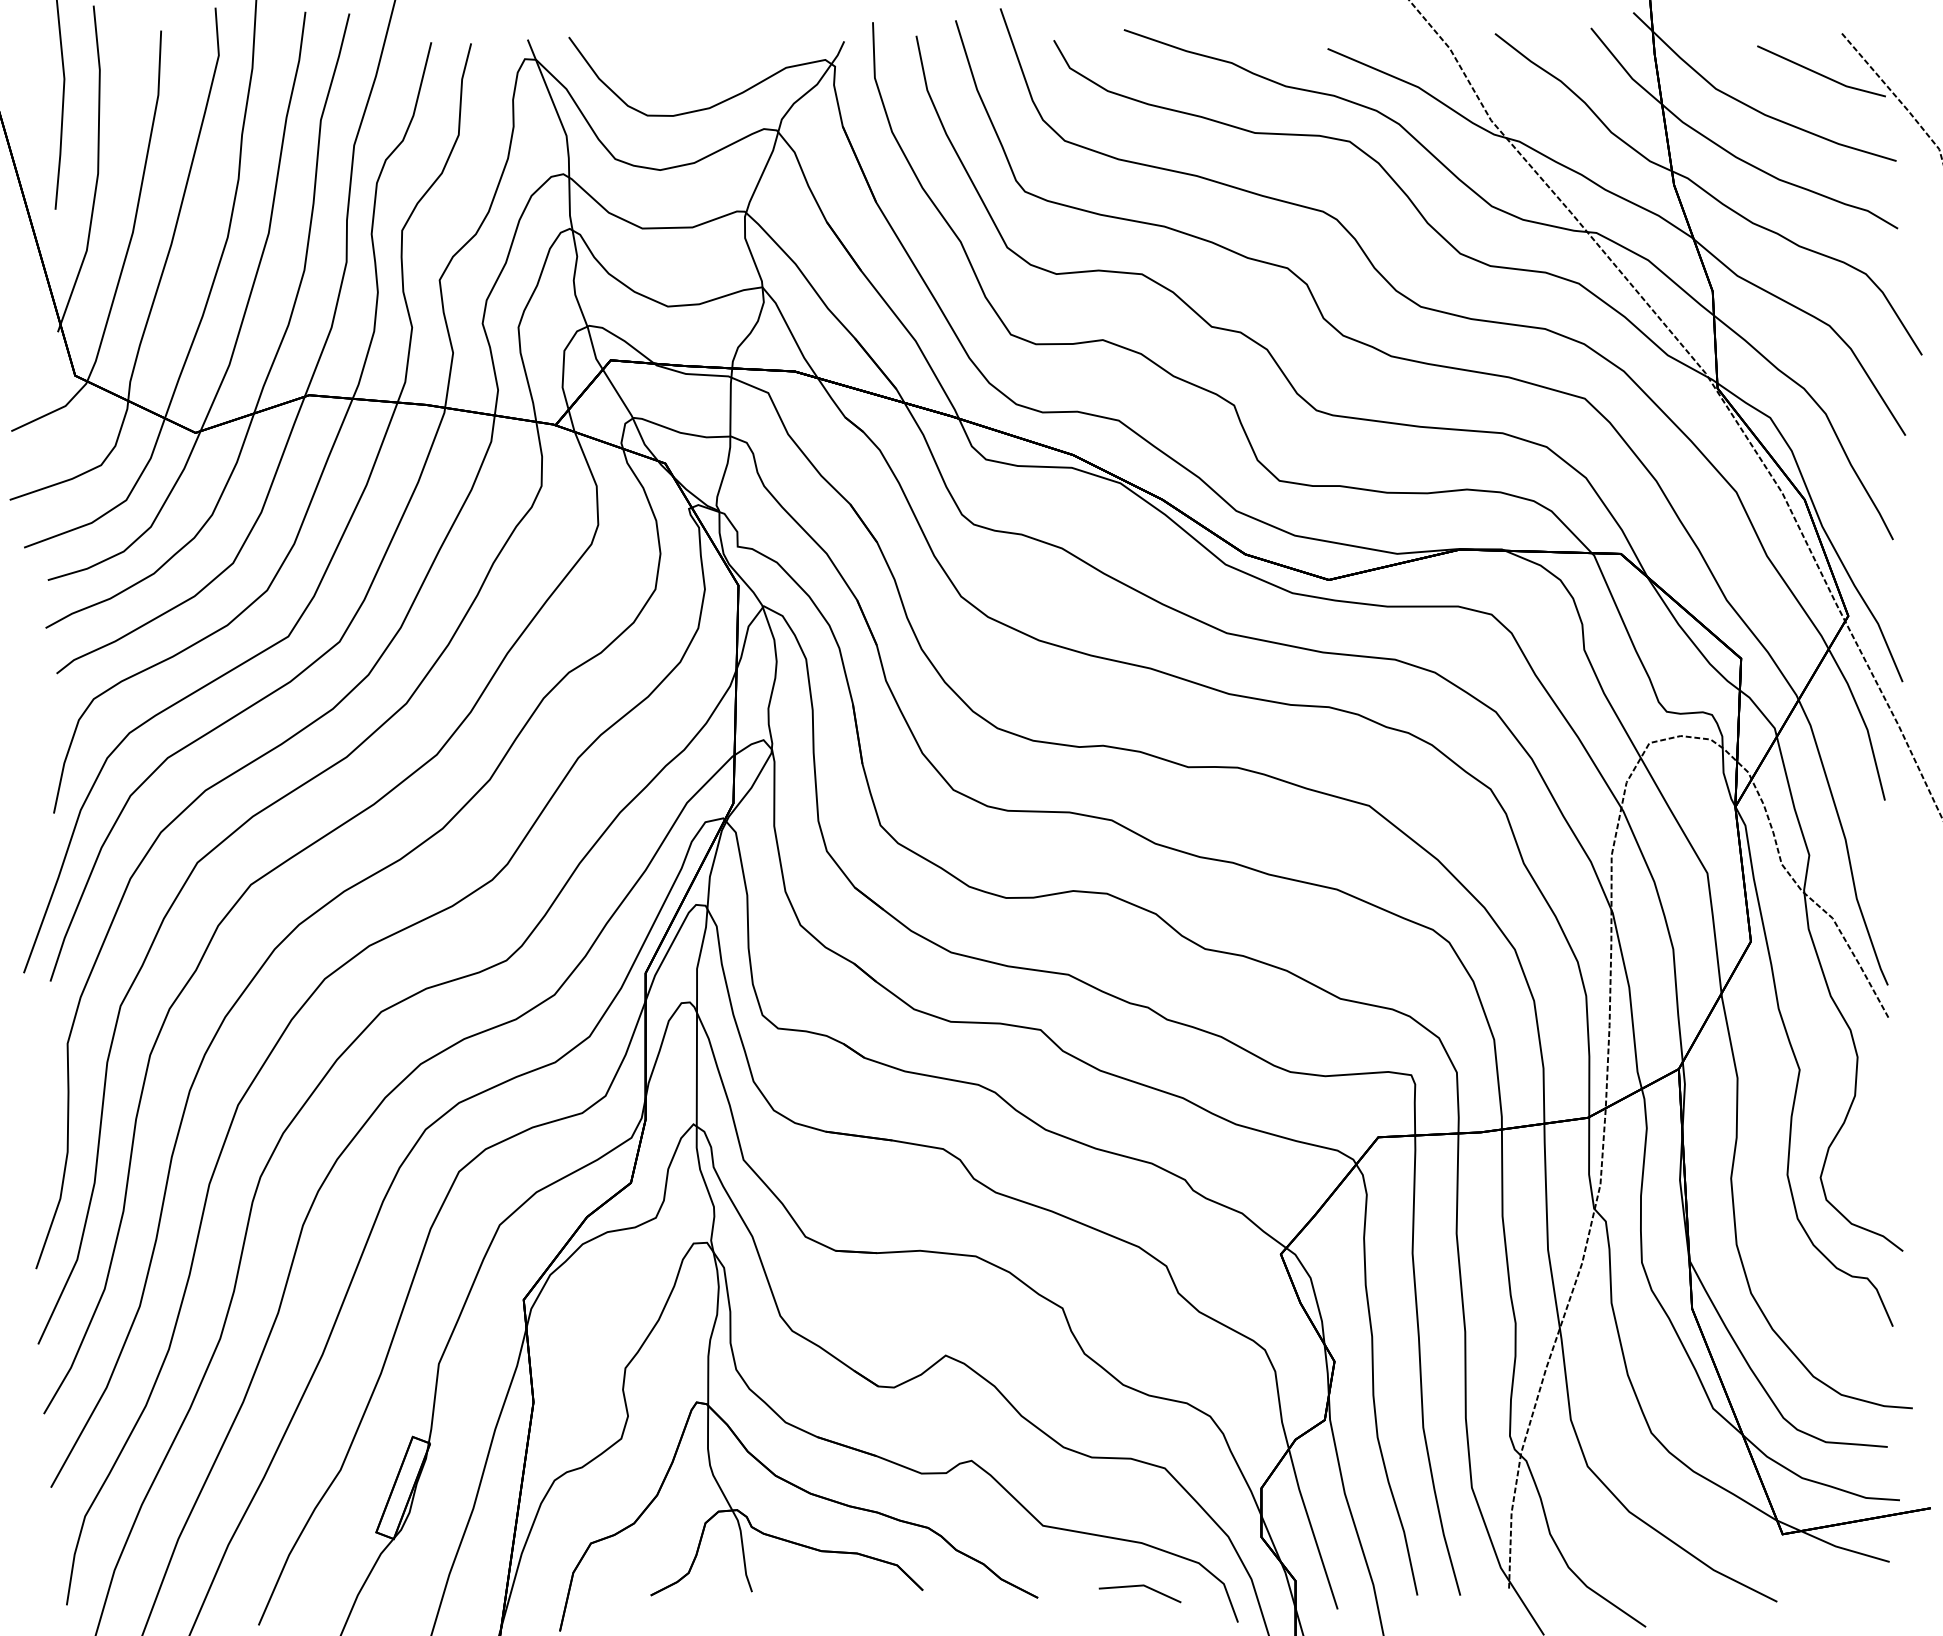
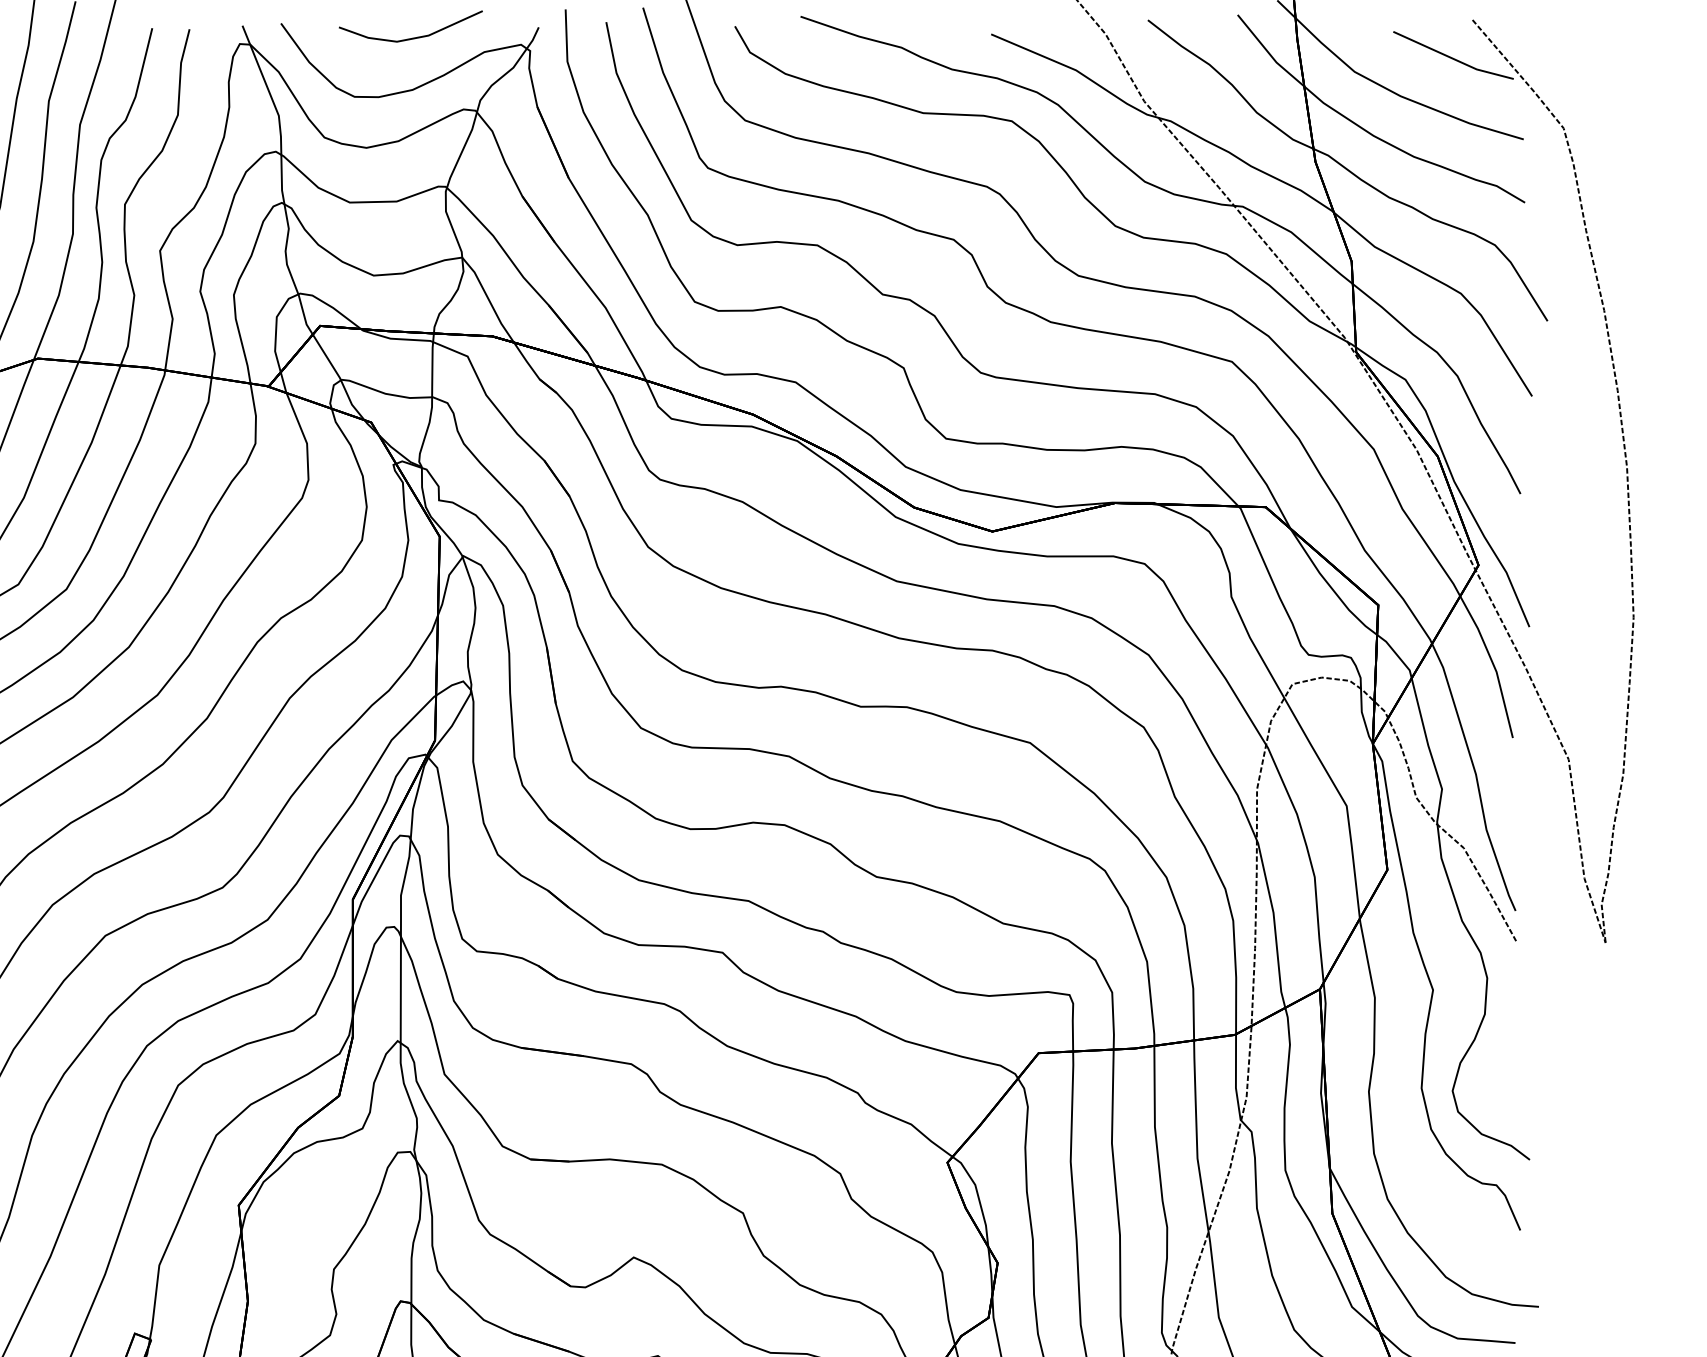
line: (708, 52) -> (411, 37), added

